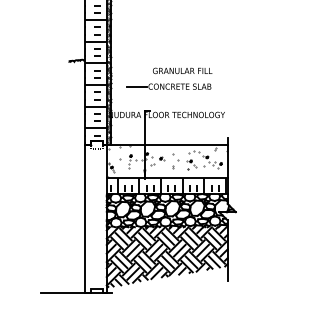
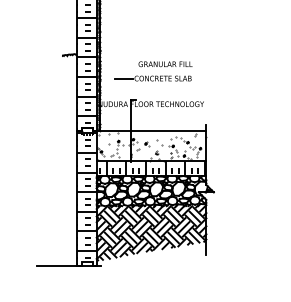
hatch: (169, 173) -> (153, 157), added
hatch: (95, 218) -> (86, 198), added

